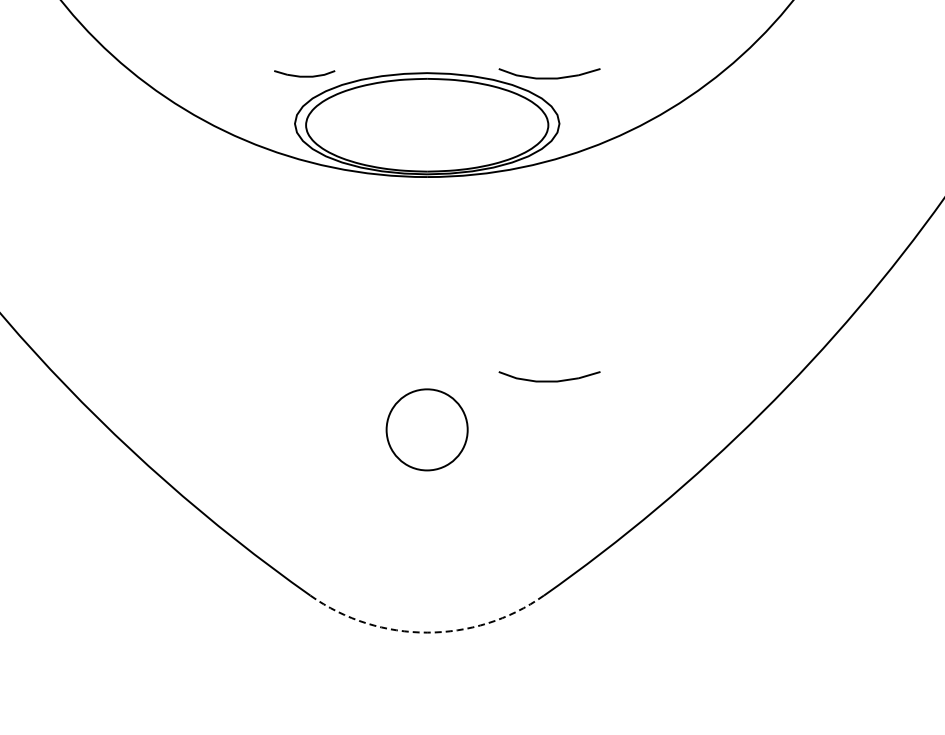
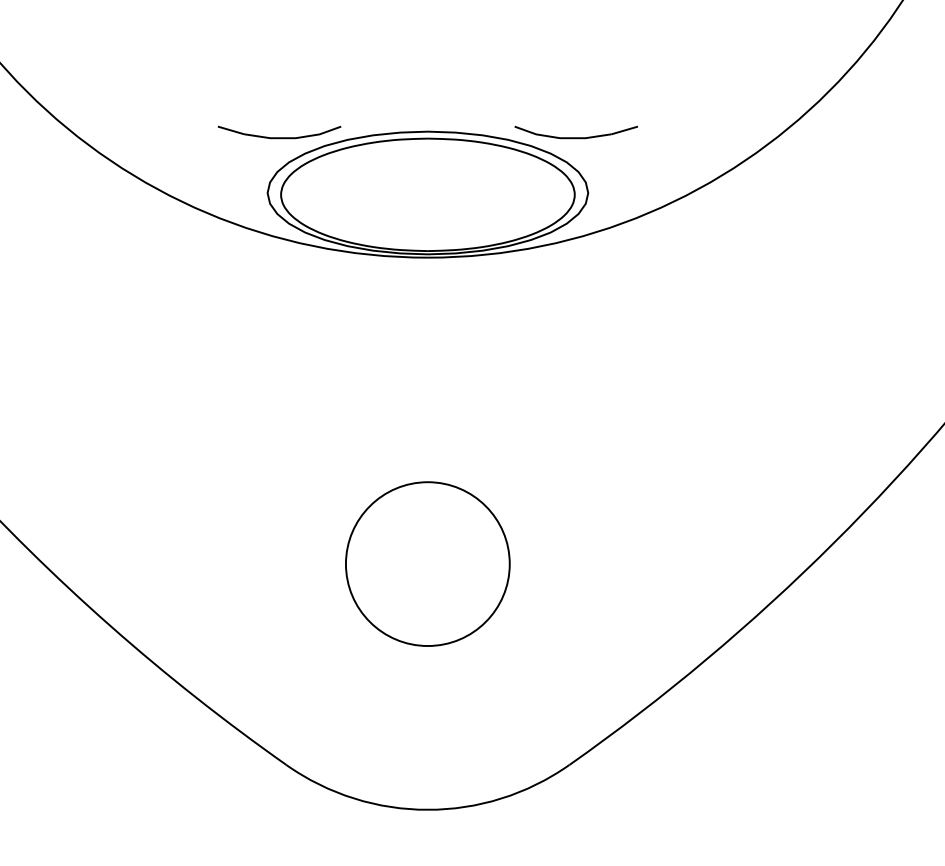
part: (304, 73) -> (279, 132), size x1.67
part: (549, 376) -> (576, 499), removed
circle: (426, 429) -> (427, 563), size x1.67
arc: (427, 632) -> (428, 809), dashed -> solid

